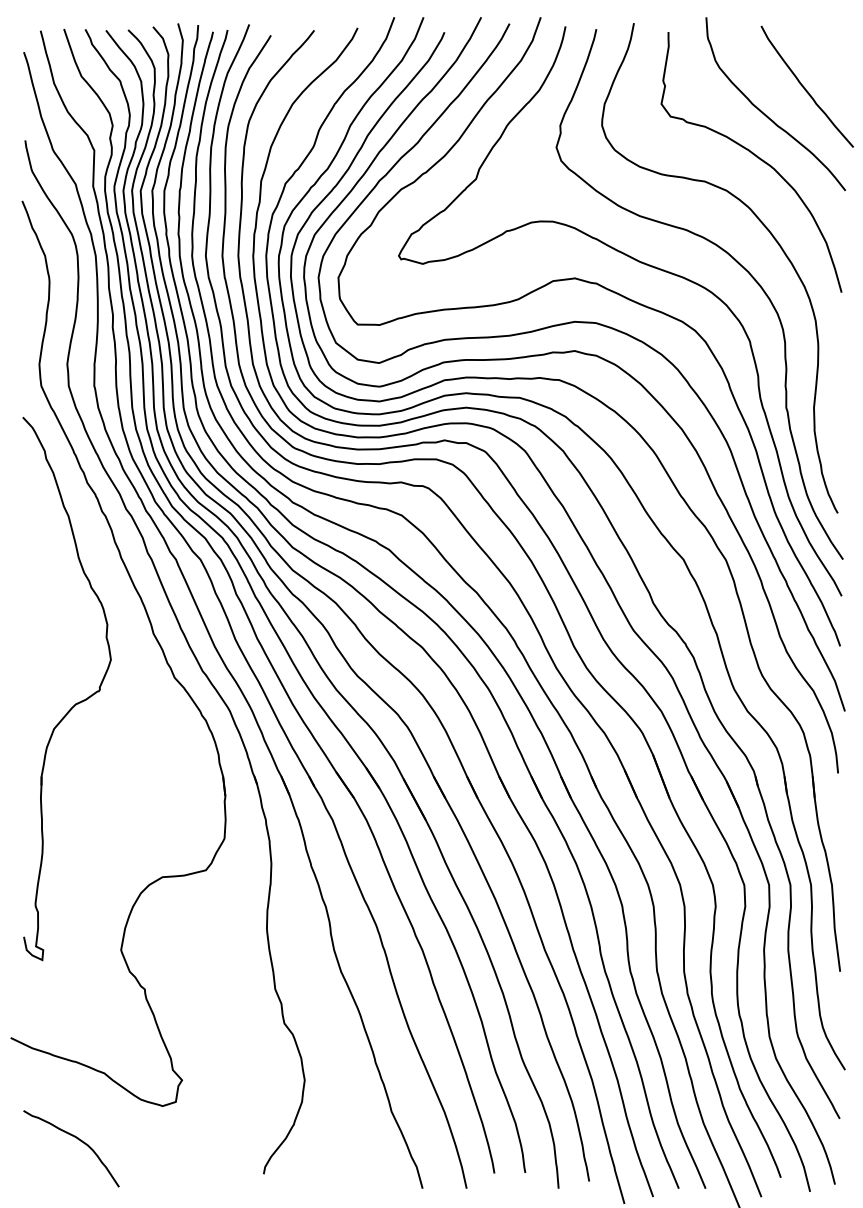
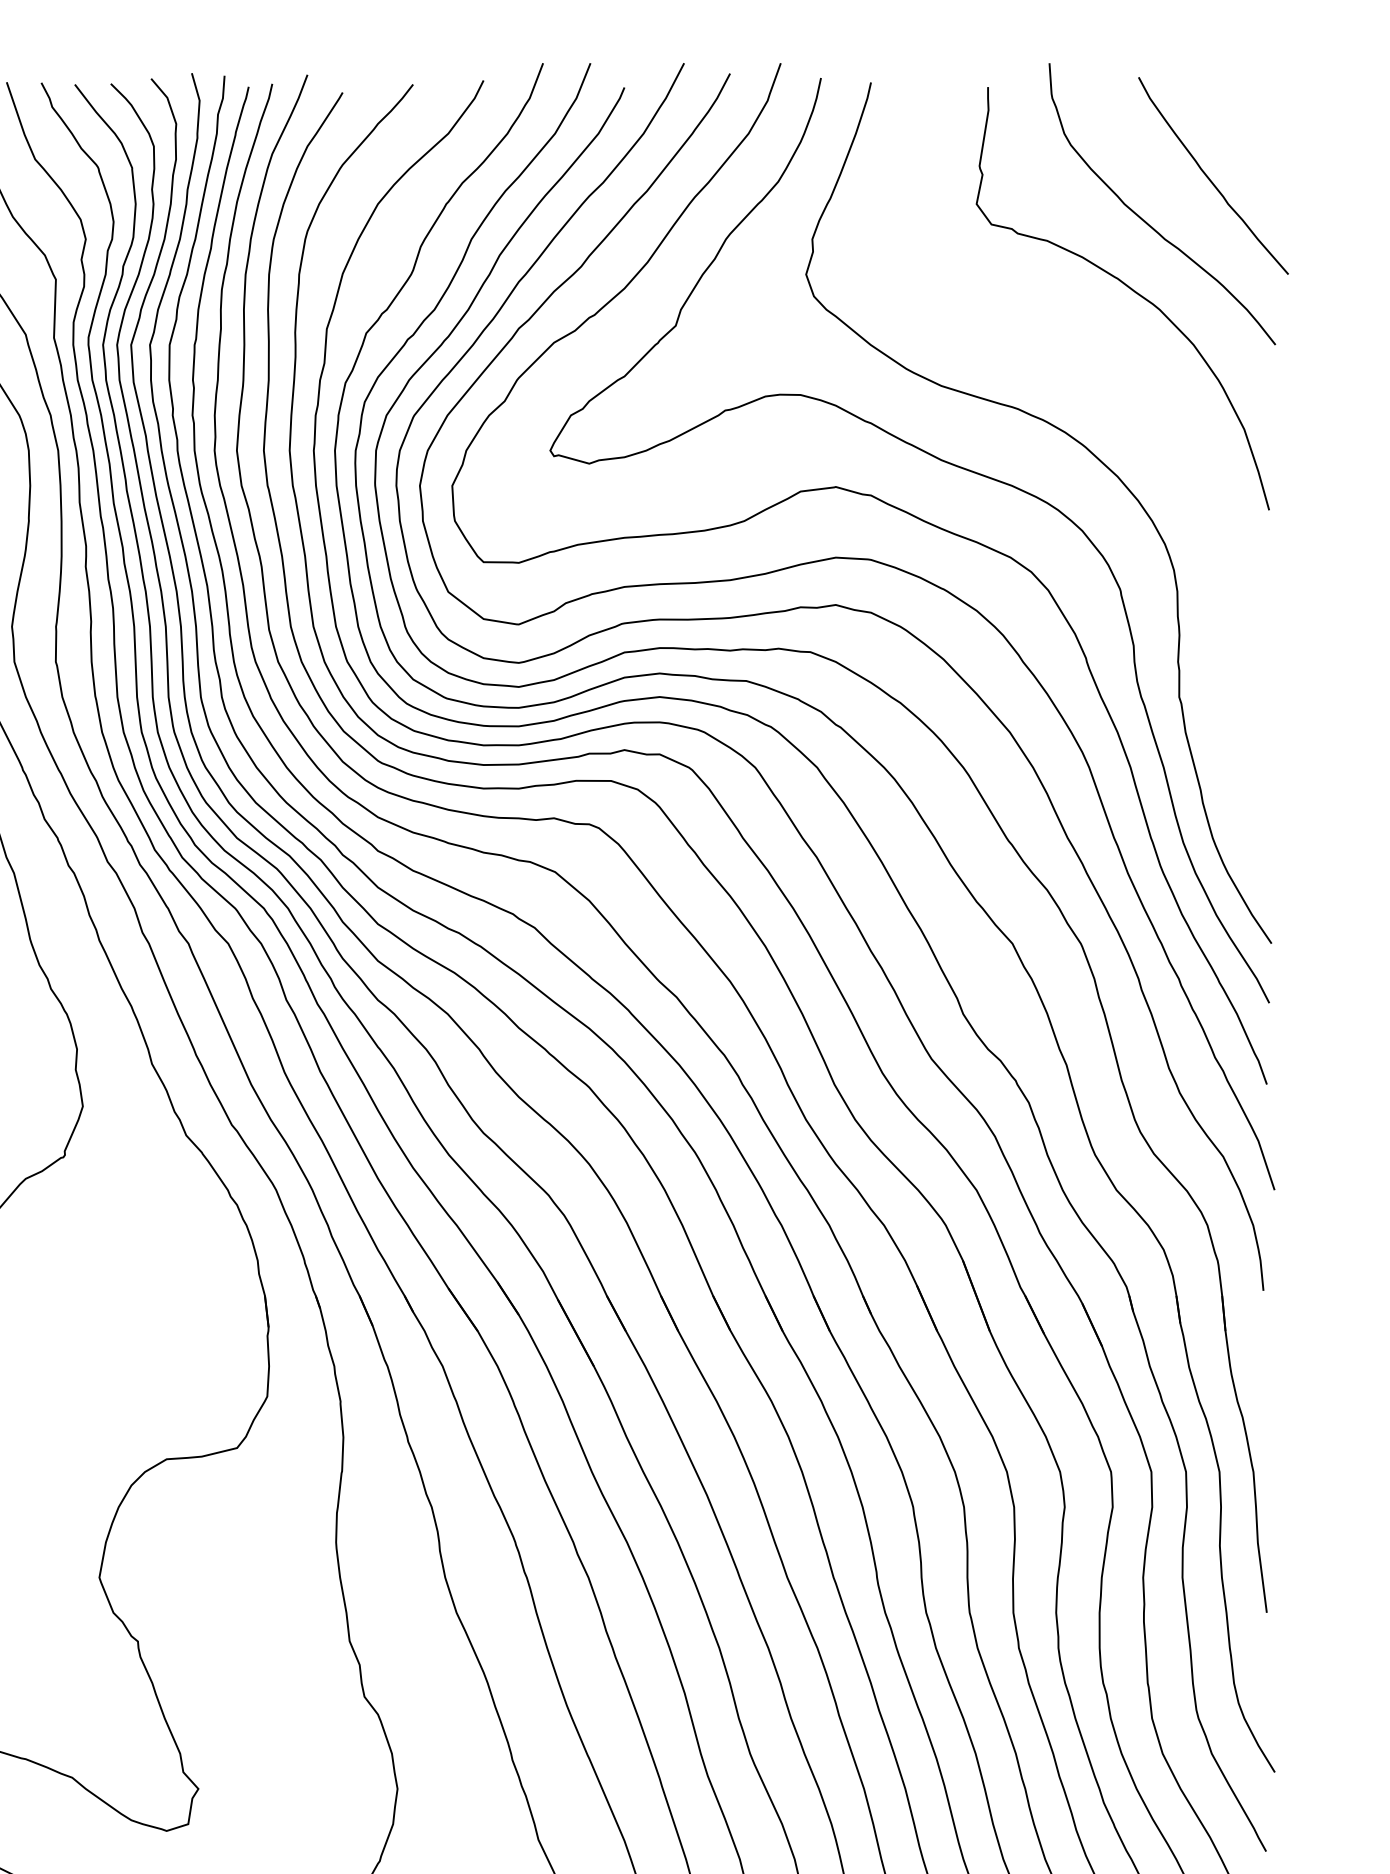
curve: (764, 227) -> (1143, 404), removed

